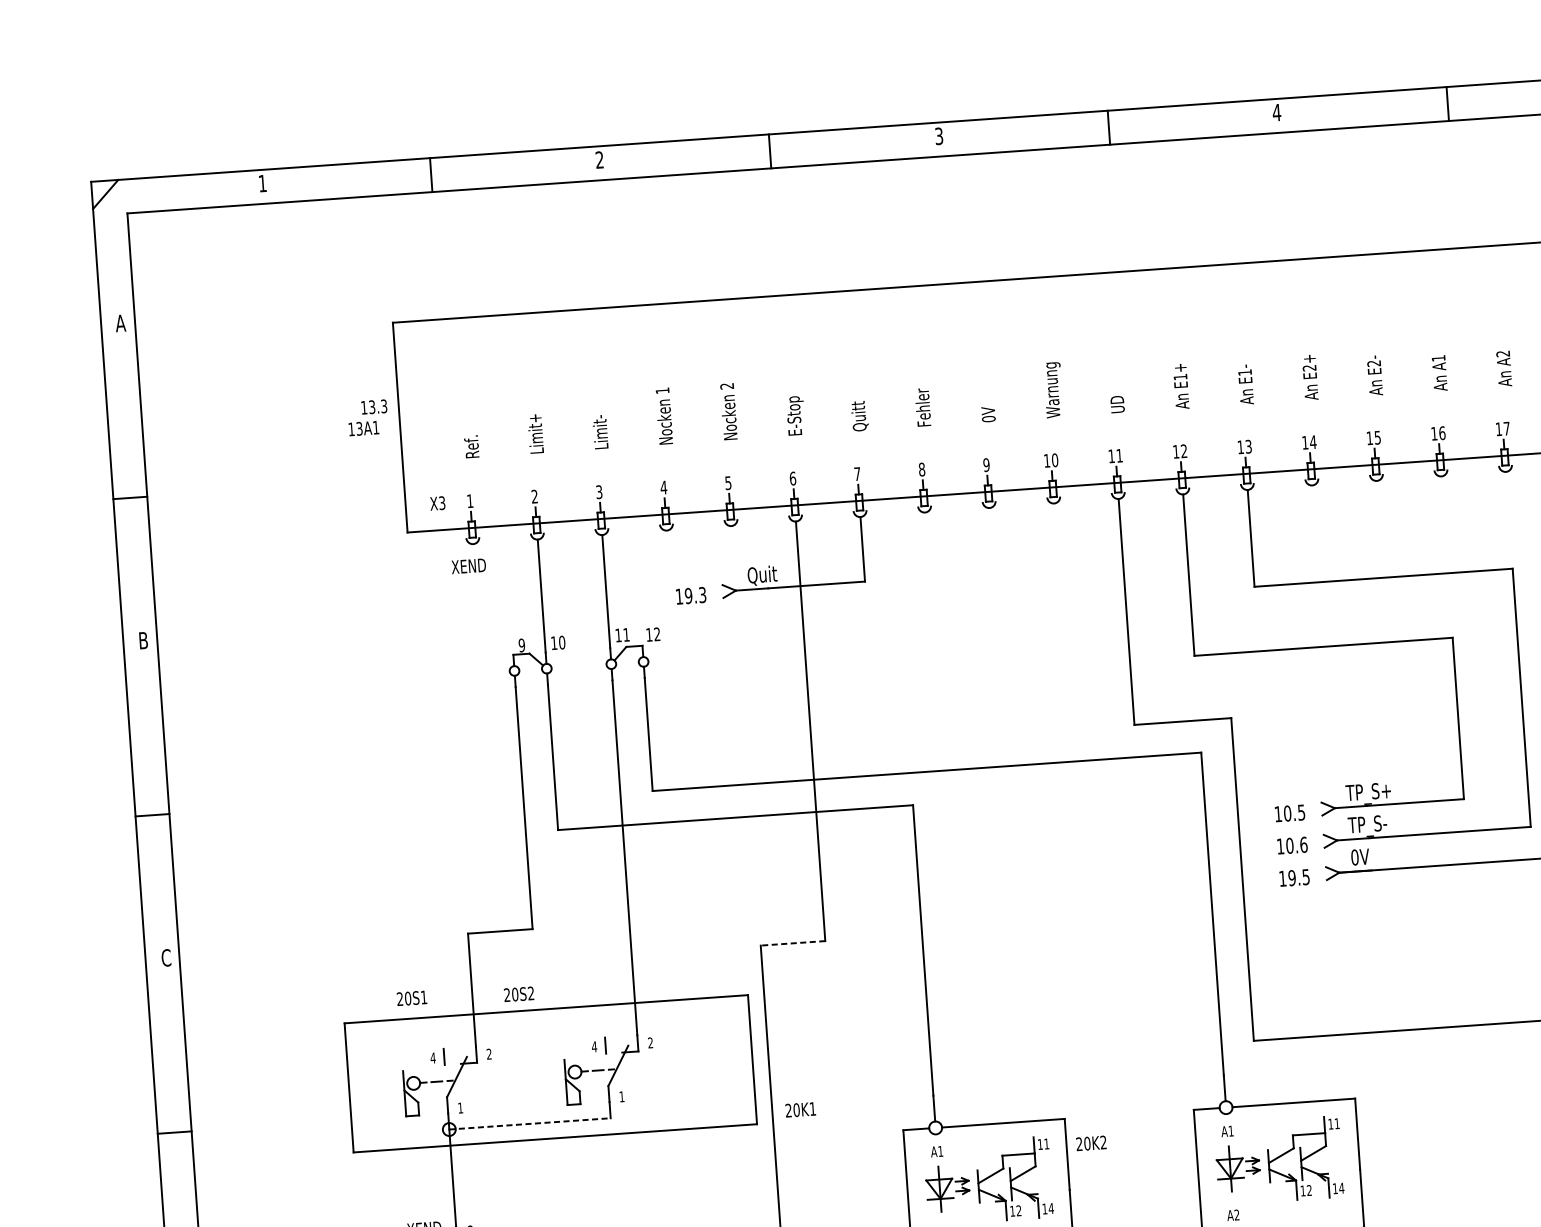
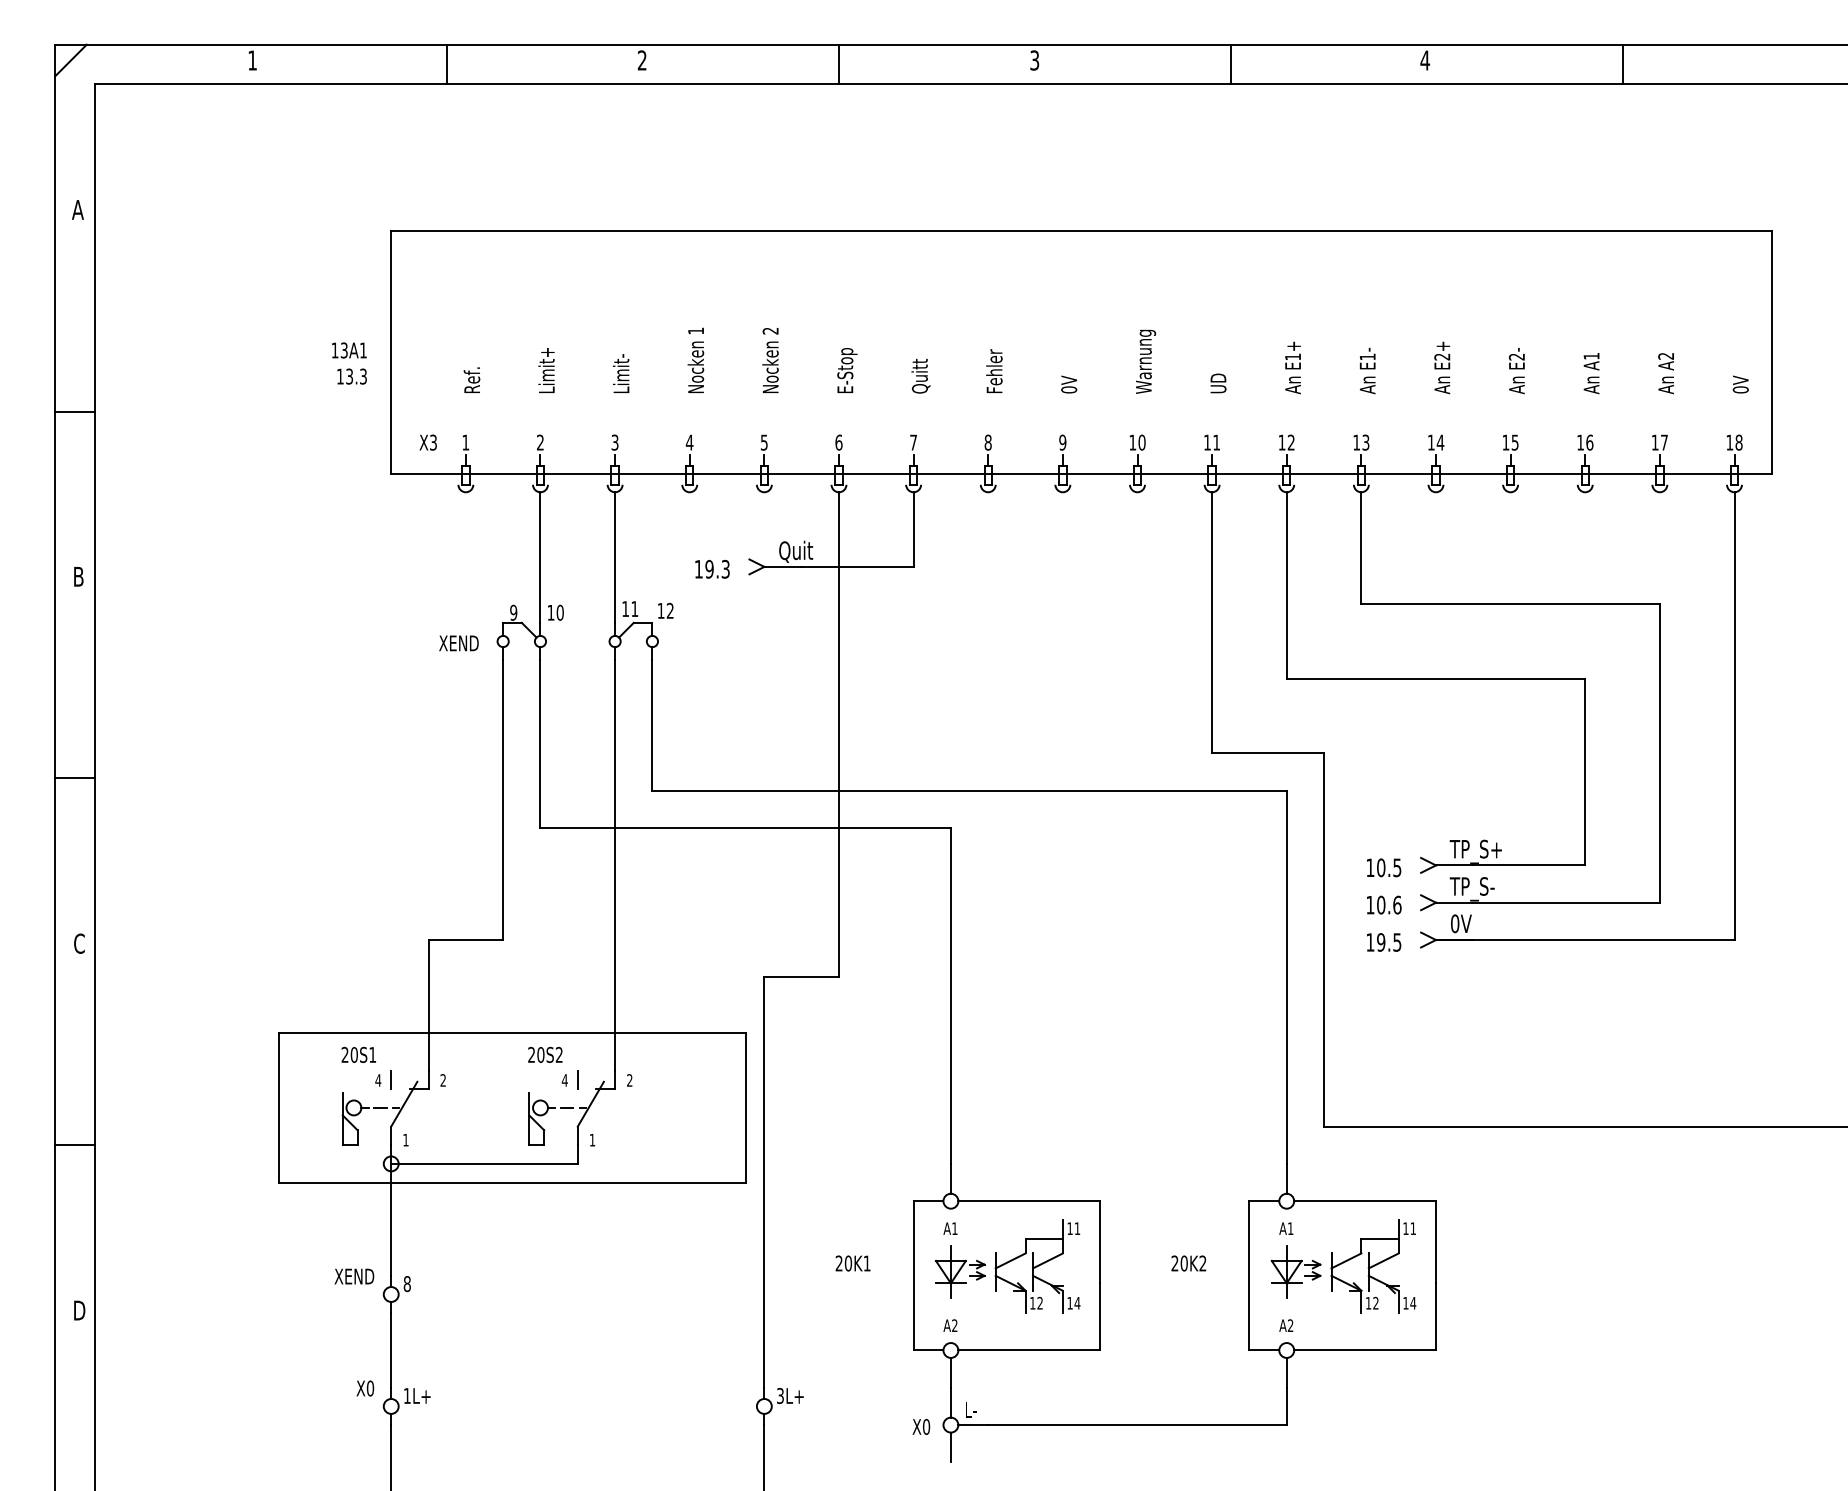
text: (373, 407) -> (351, 376), moved
text: (468, 566) -> (458, 643), moved
line: (792, 943) -> (801, 977), dashed -> solid
text: (519, 993) -> (545, 1054), moved
text: (411, 997) -> (358, 1054), moved
text: (800, 1109) -> (852, 1263), moved
line: (530, 1123) -> (485, 1163), dashed -> solid
text: (1091, 1143) -> (1188, 1263), moved

